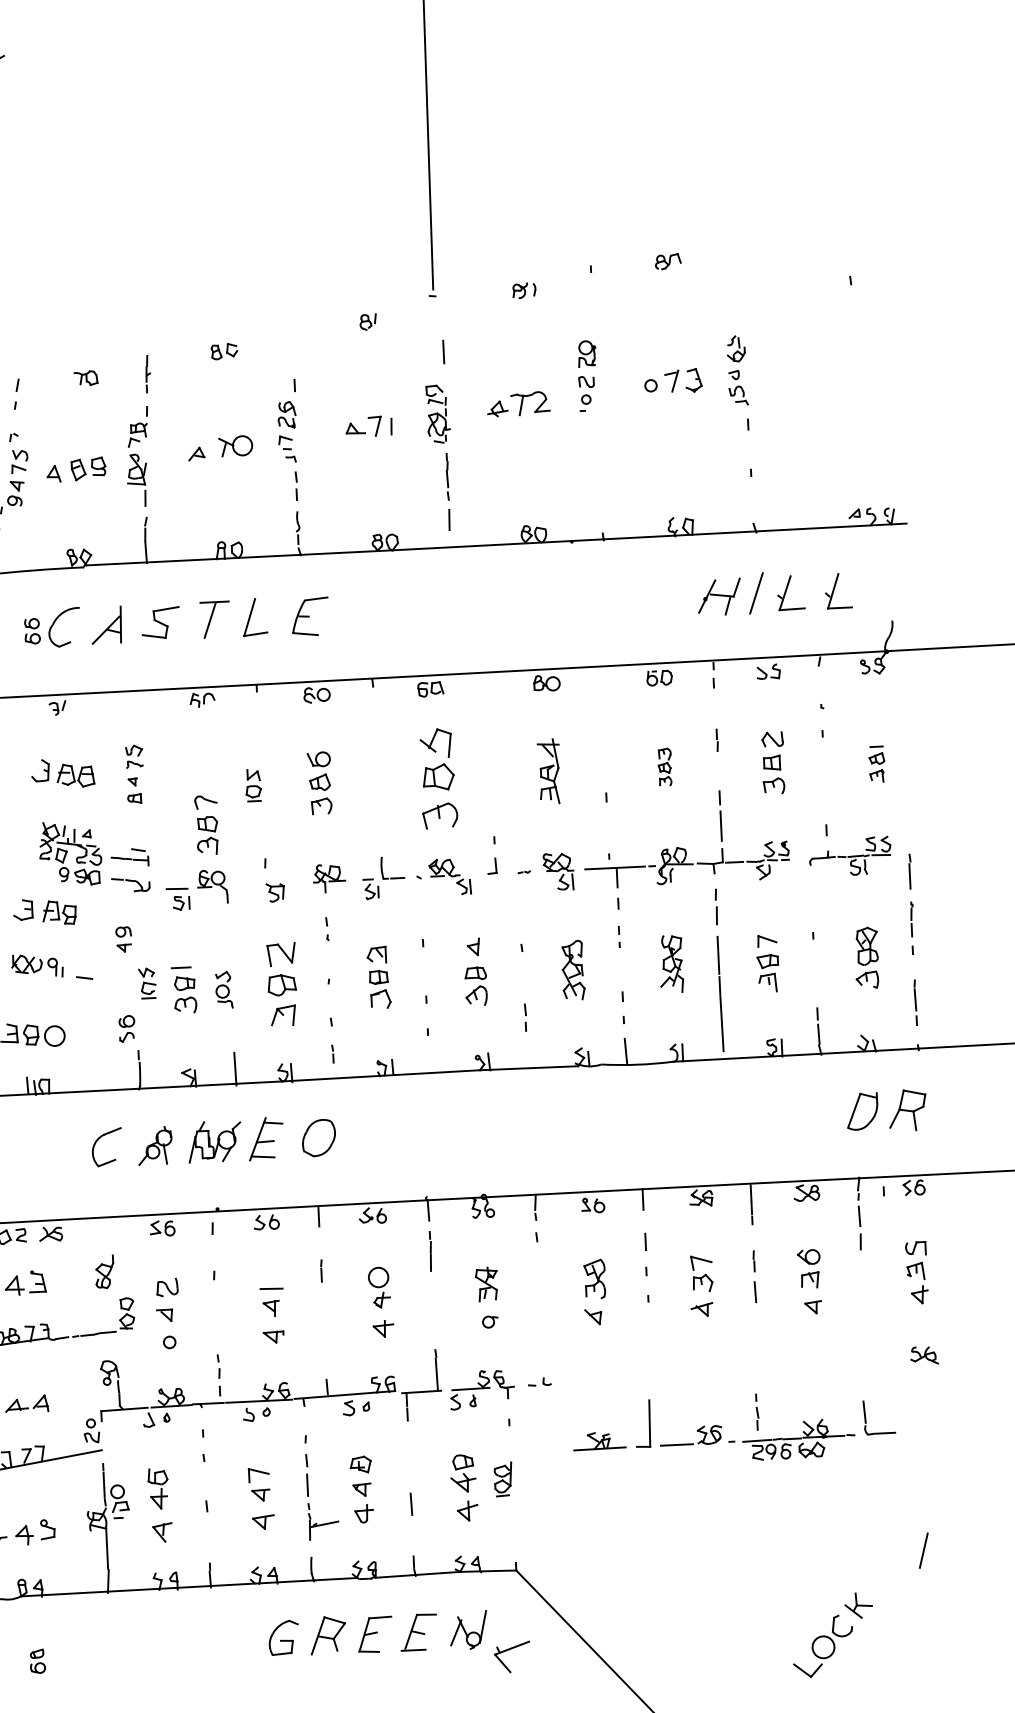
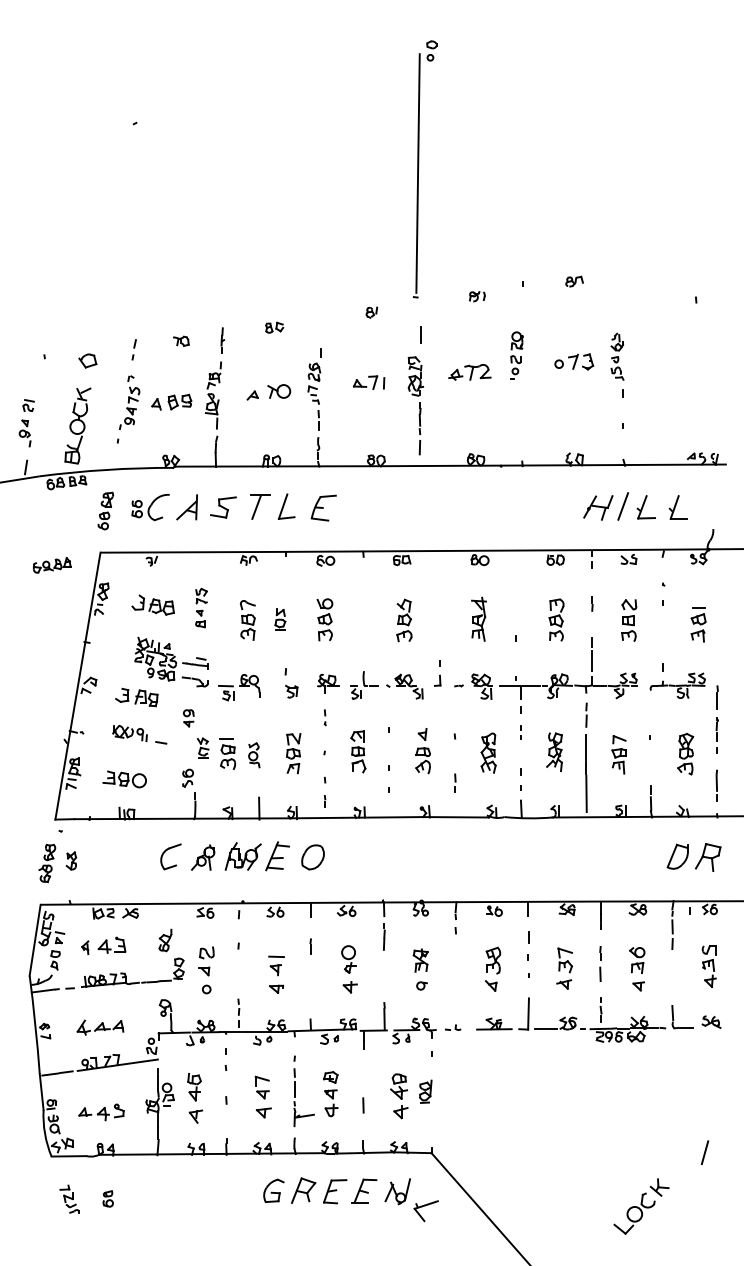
part: (876, 763) -> (698, 624), size x1.43
part: (664, 766) -> (556, 619), size x1.67
part: (438, 778) -> (404, 620), size x0.62
part: (206, 825) -> (247, 620), moved
part: (282, 984) -> (293, 753), size x0.71
part: (723, 1426) -> (577, 1018), moved

